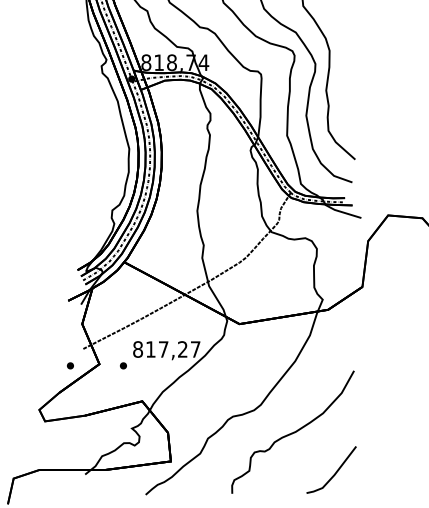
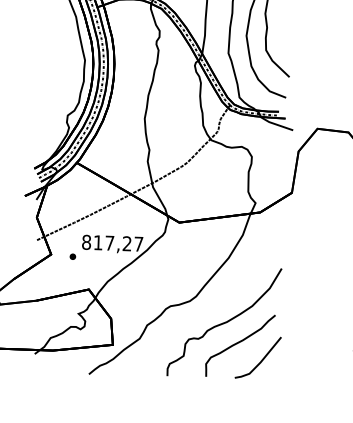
part: (70, 365) -> (24, 254), removed
curve: (310, 454) -> (239, 343), added

